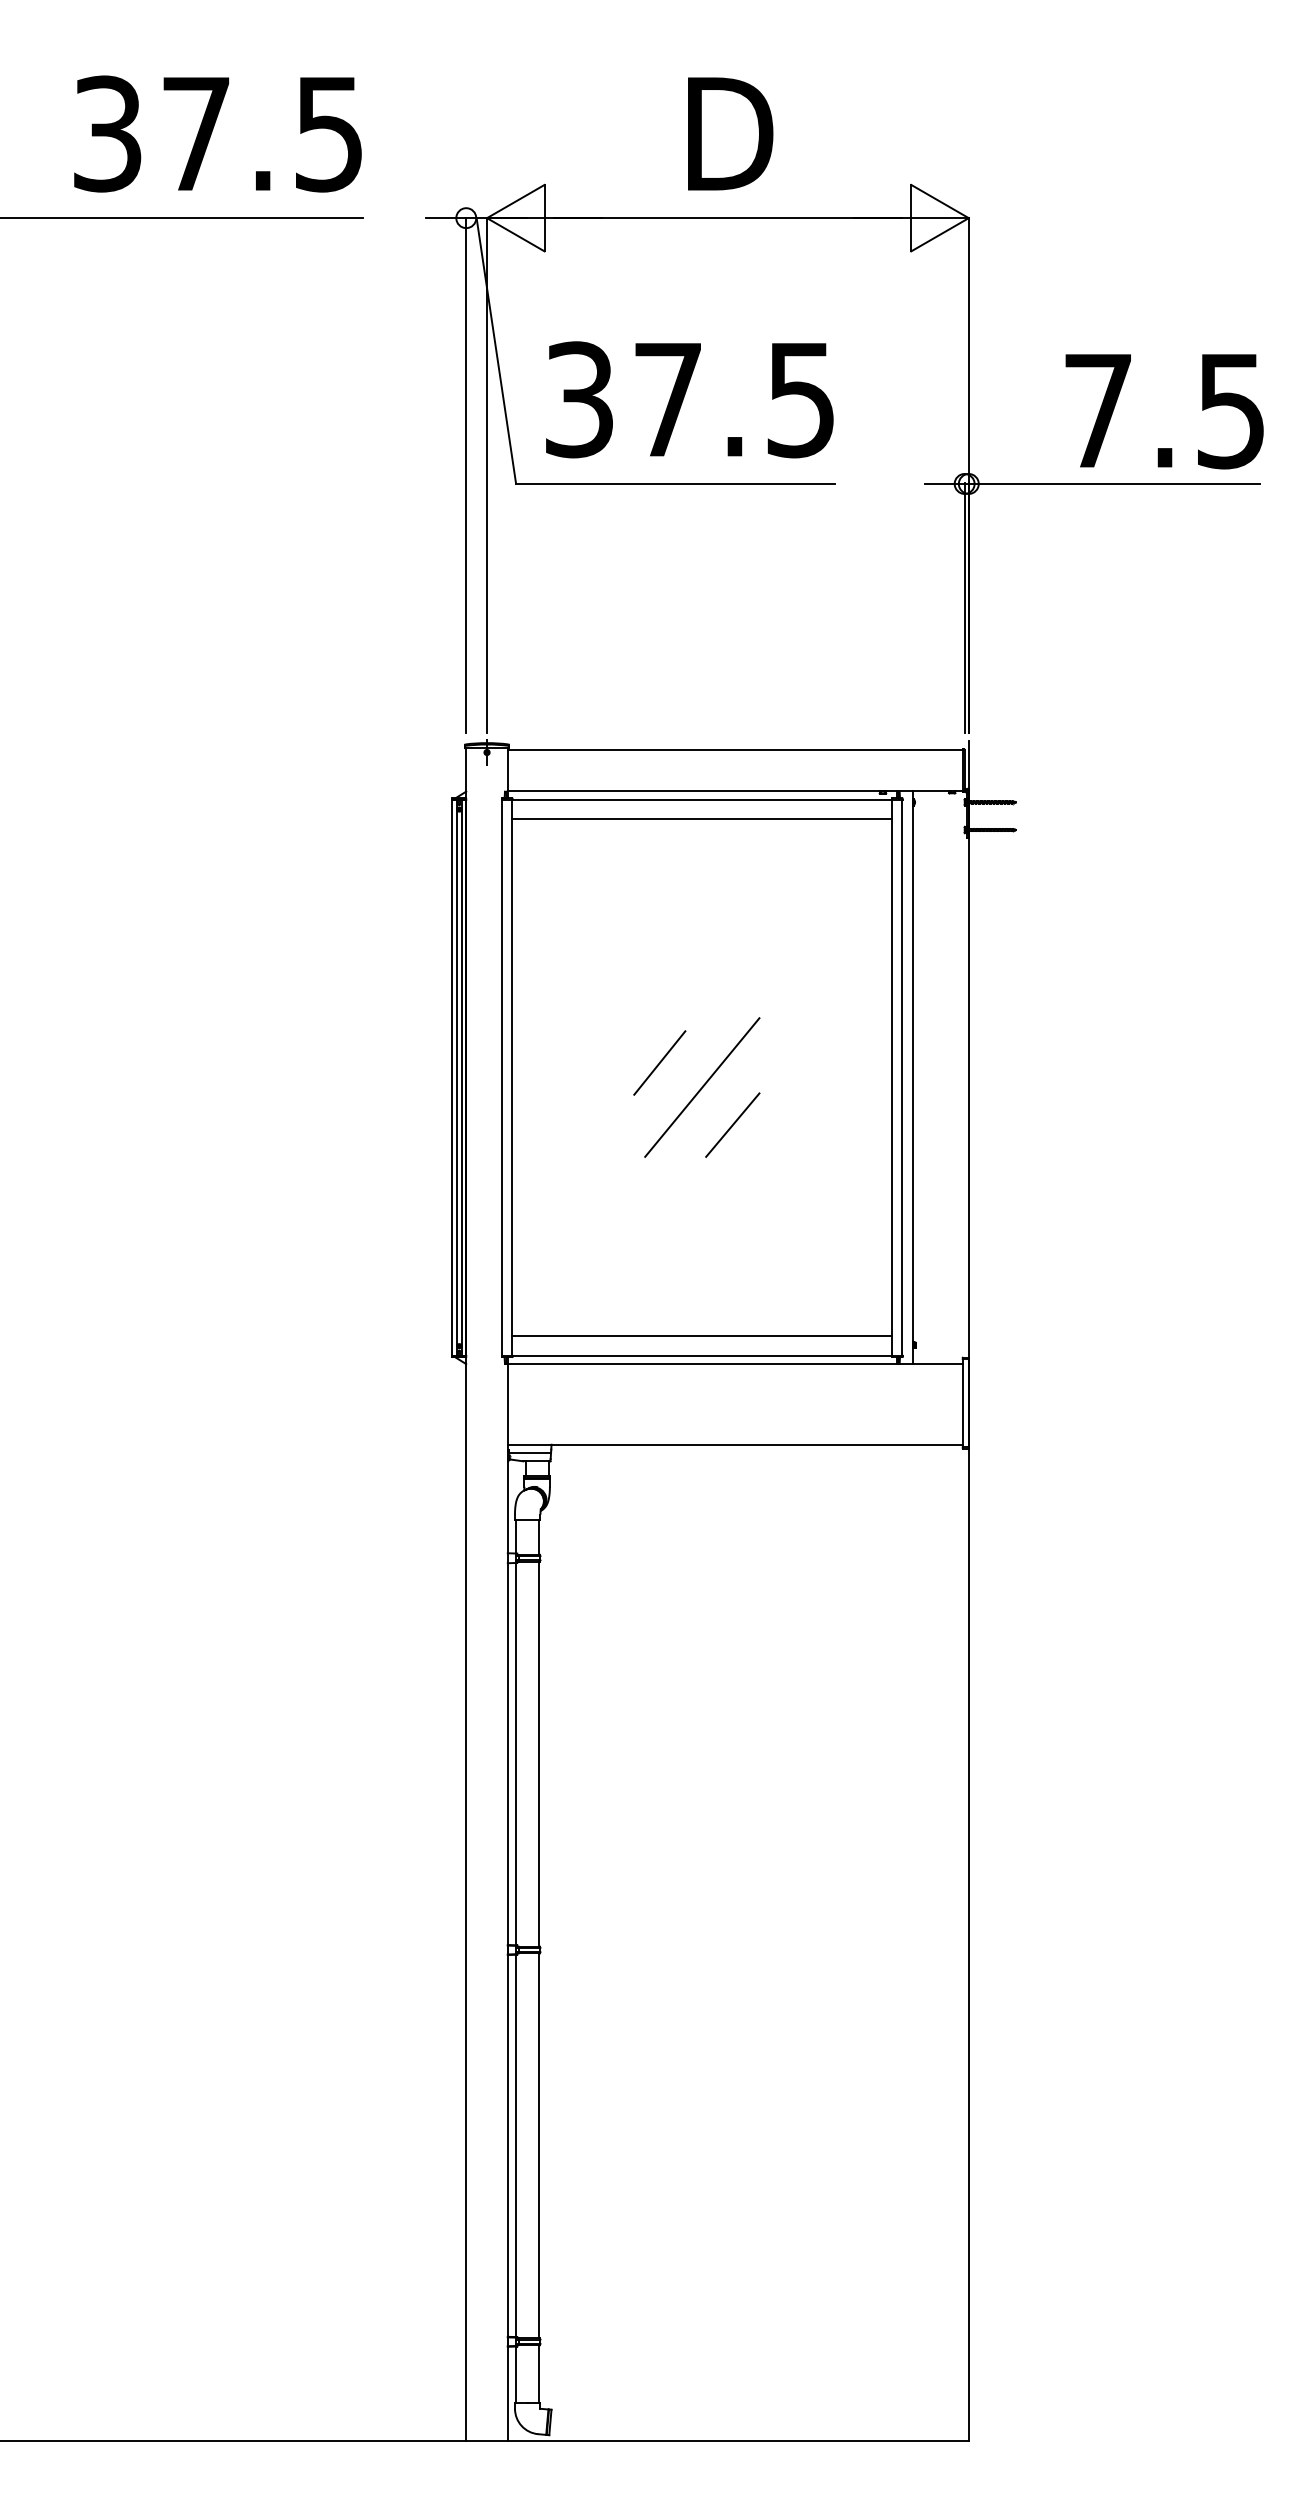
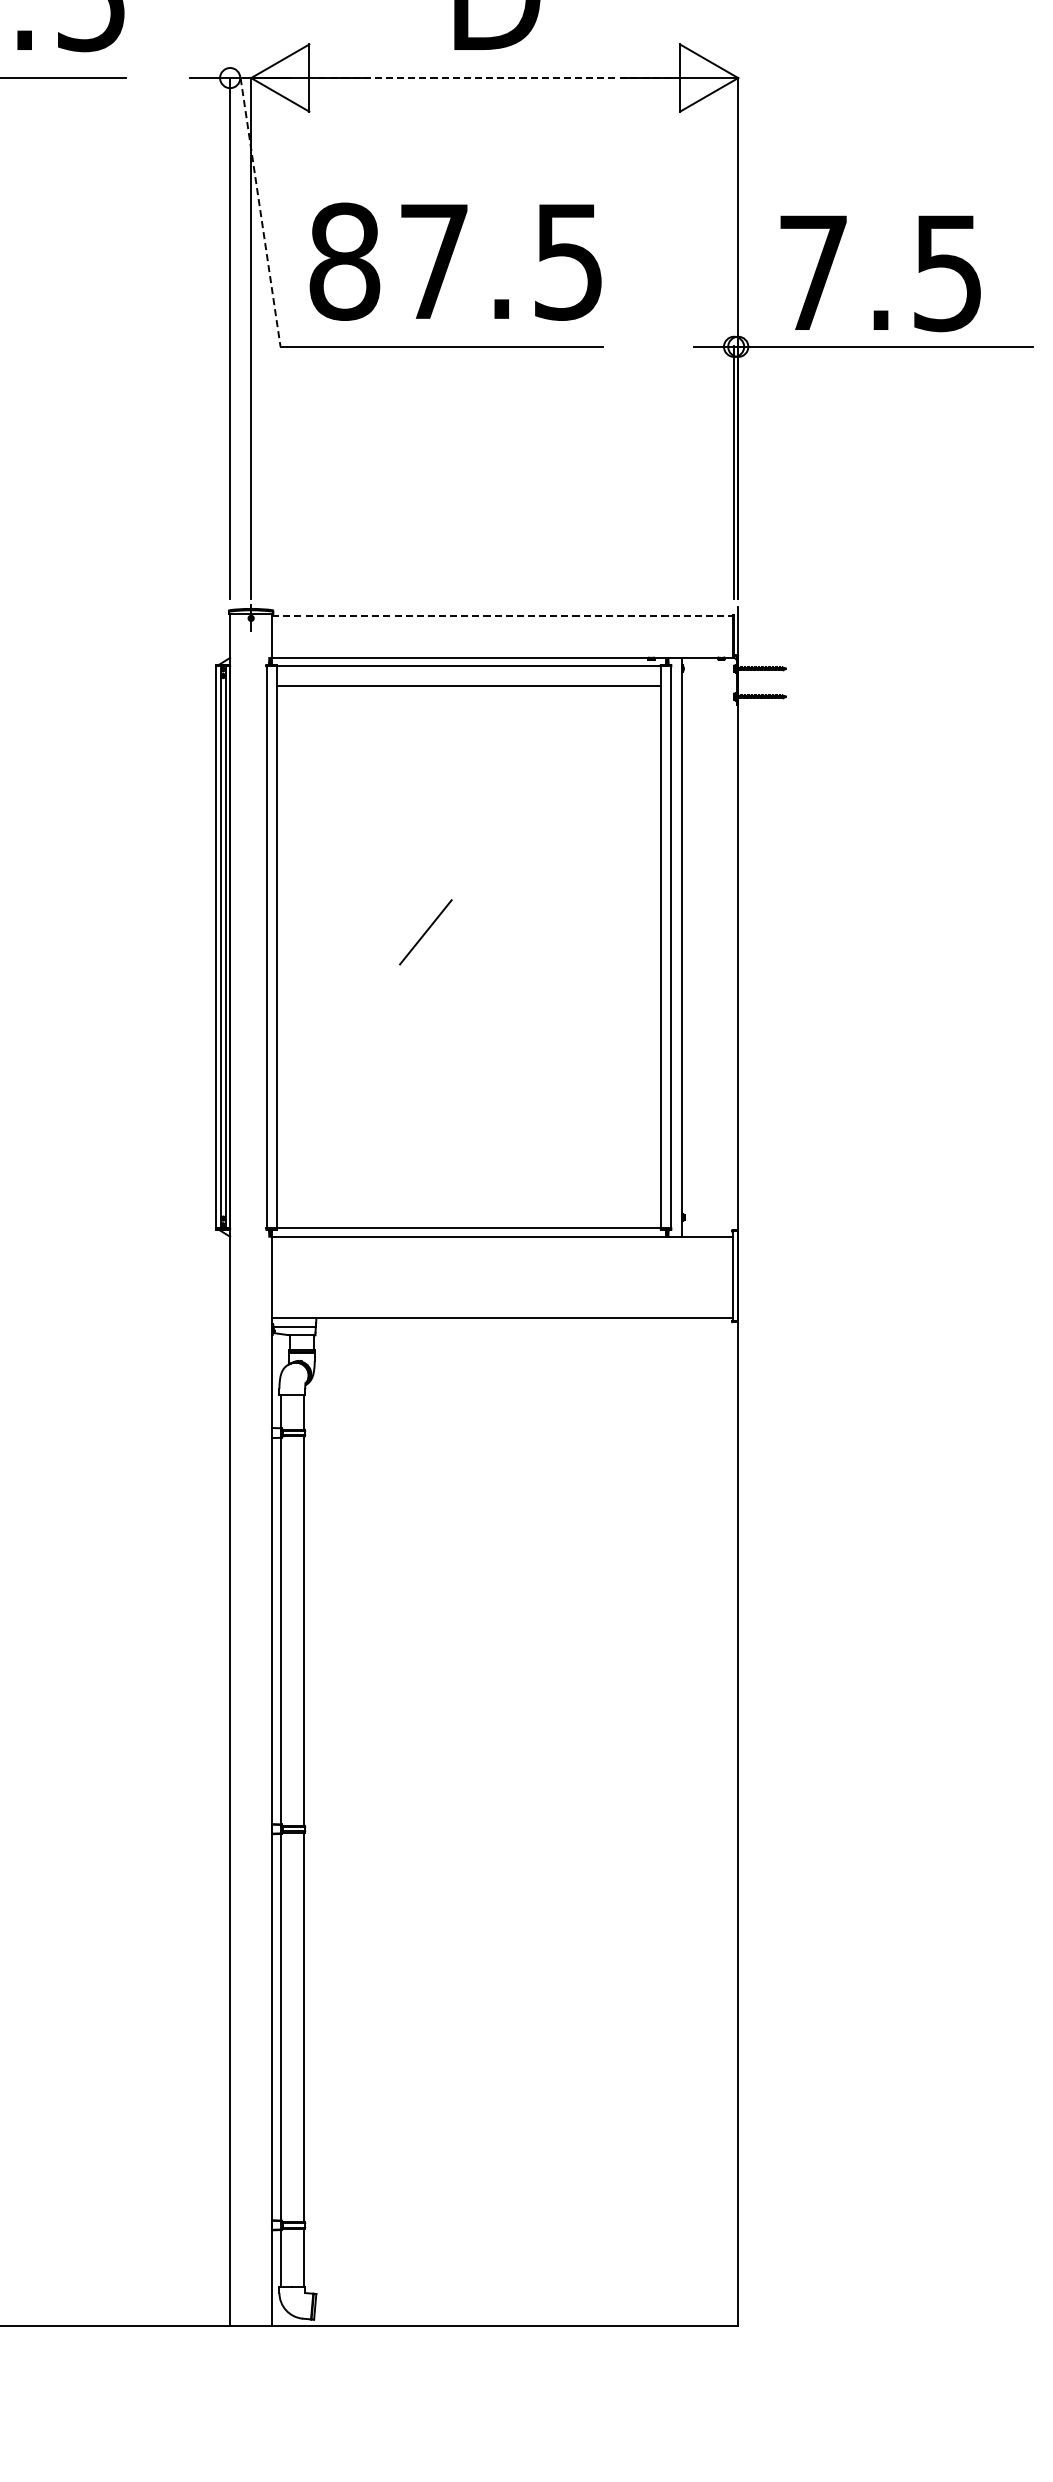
line: (727, 218) -> (494, 78), solid -> dashed
line: (496, 351) -> (260, 212), solid -> dashed
text: (579, 399) -> (344, 261), 37.5 -> 87.5
text: (1164, 411) -> (880, 273), moved
line: (735, 749) -> (502, 615), solid -> dashed
line: (702, 1087) -> (469, 957), removed
line: (732, 1124) -> (499, 994), removed
line: (702, 1336) -> (469, 1208), removed

